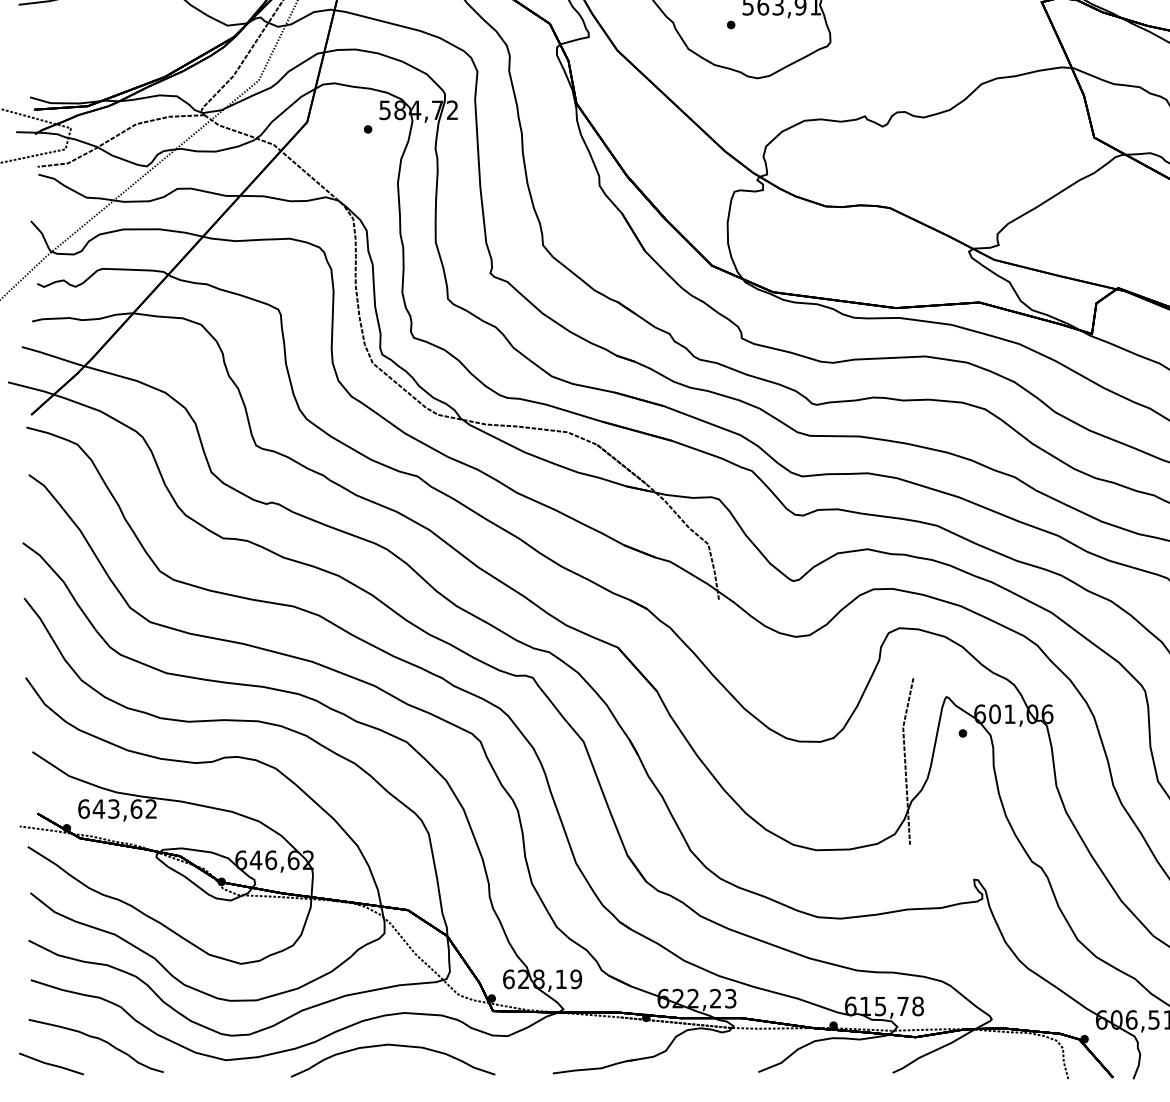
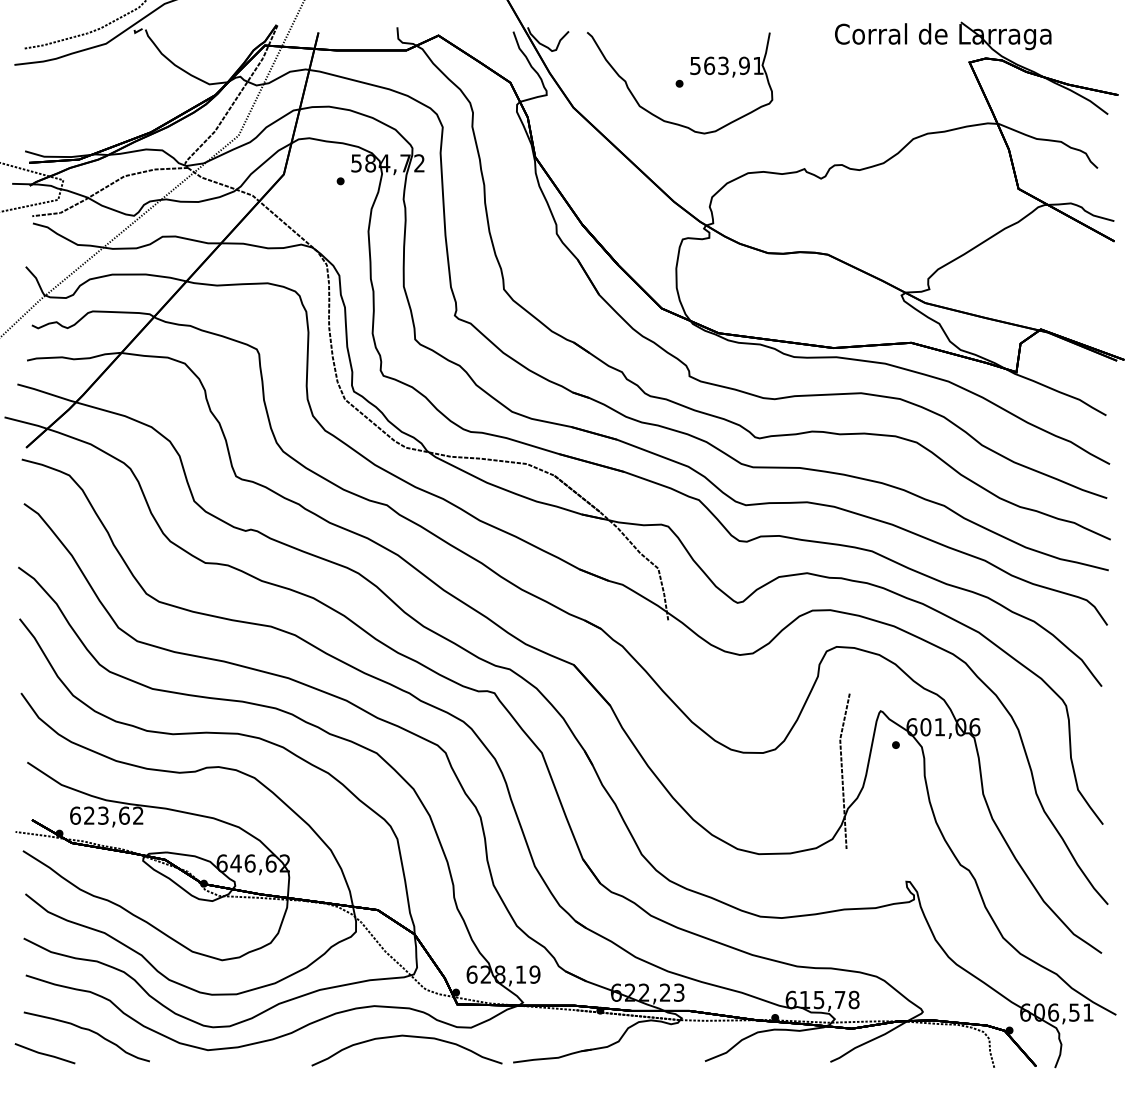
text: (99, 808) -> (89, 815), 643,62 -> 623,62
curve: (394, 1046) -> (408, 1037), moved

